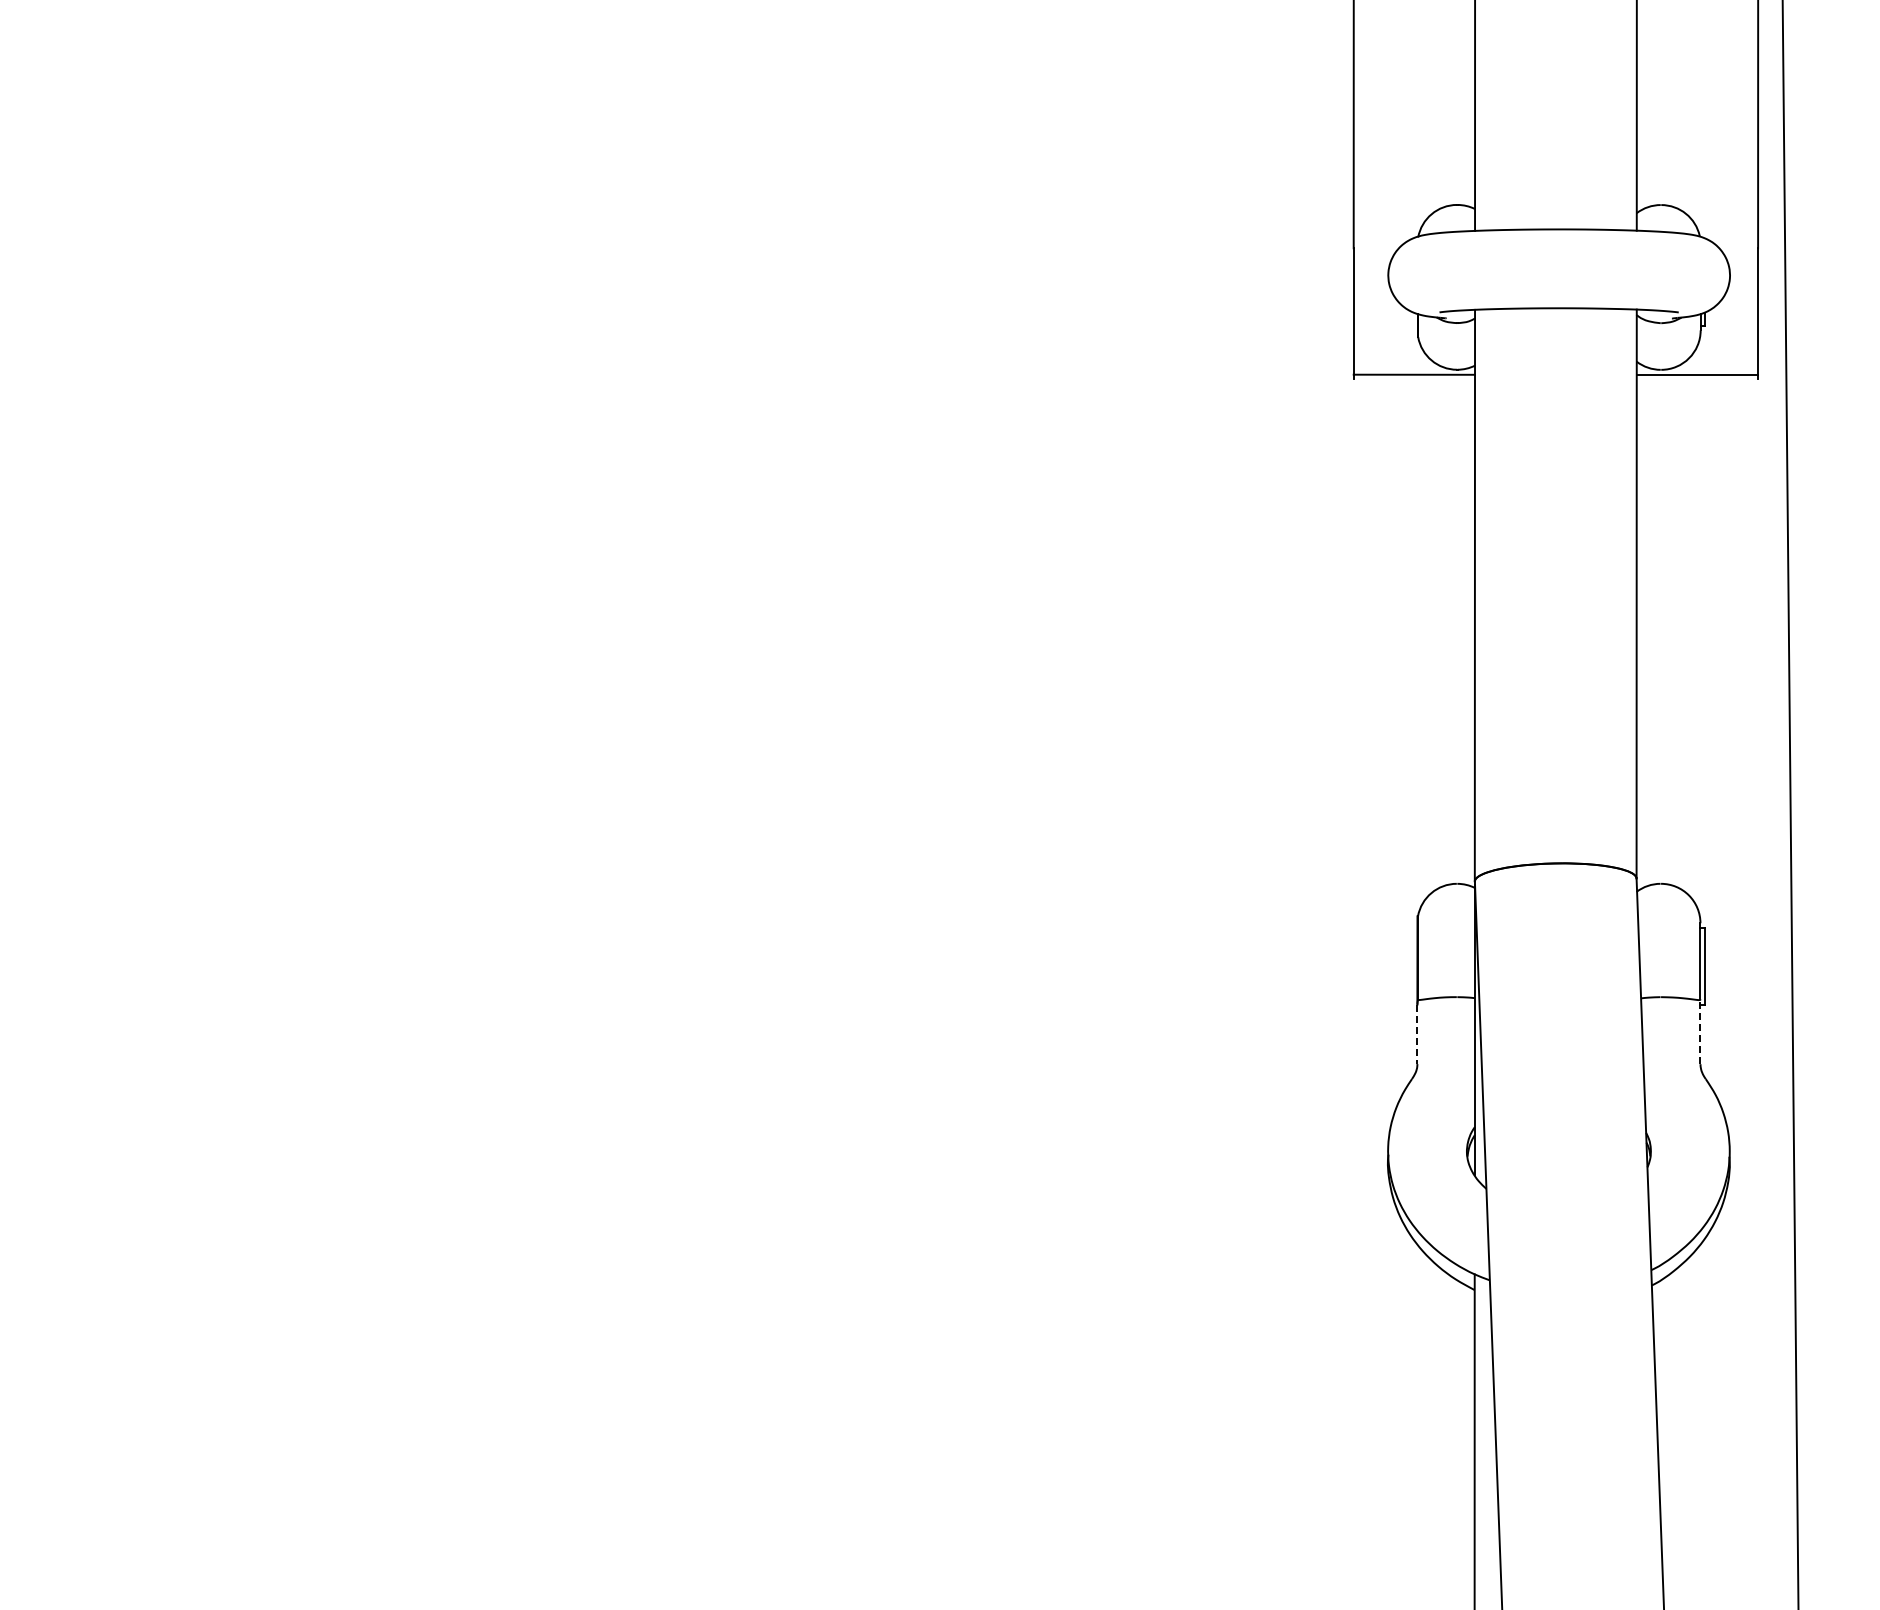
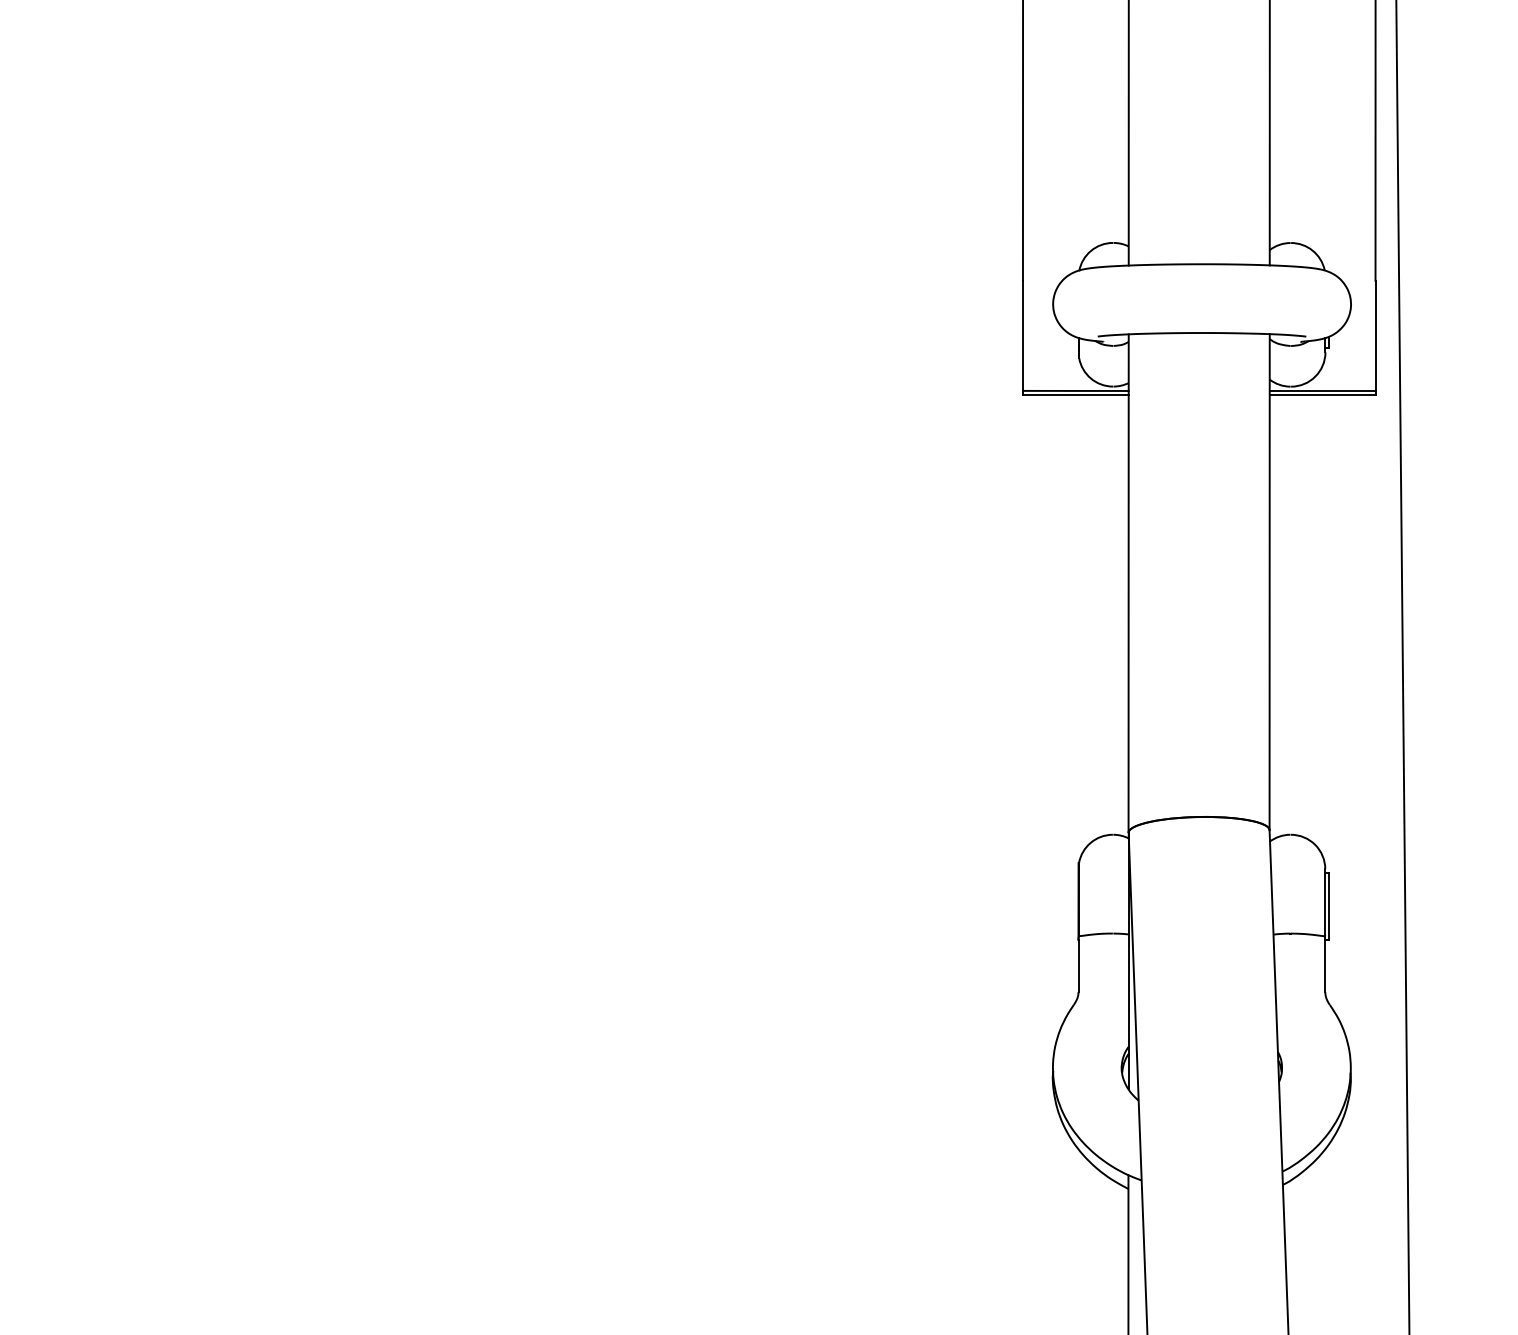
line: (1414, 378) -> (1075, 394), added
line: (1697, 379) -> (1322, 395), added
line: (1700, 1031) -> (1325, 963), dashed -> solid
line: (1417, 1034) -> (1078, 966), dashed -> solid

